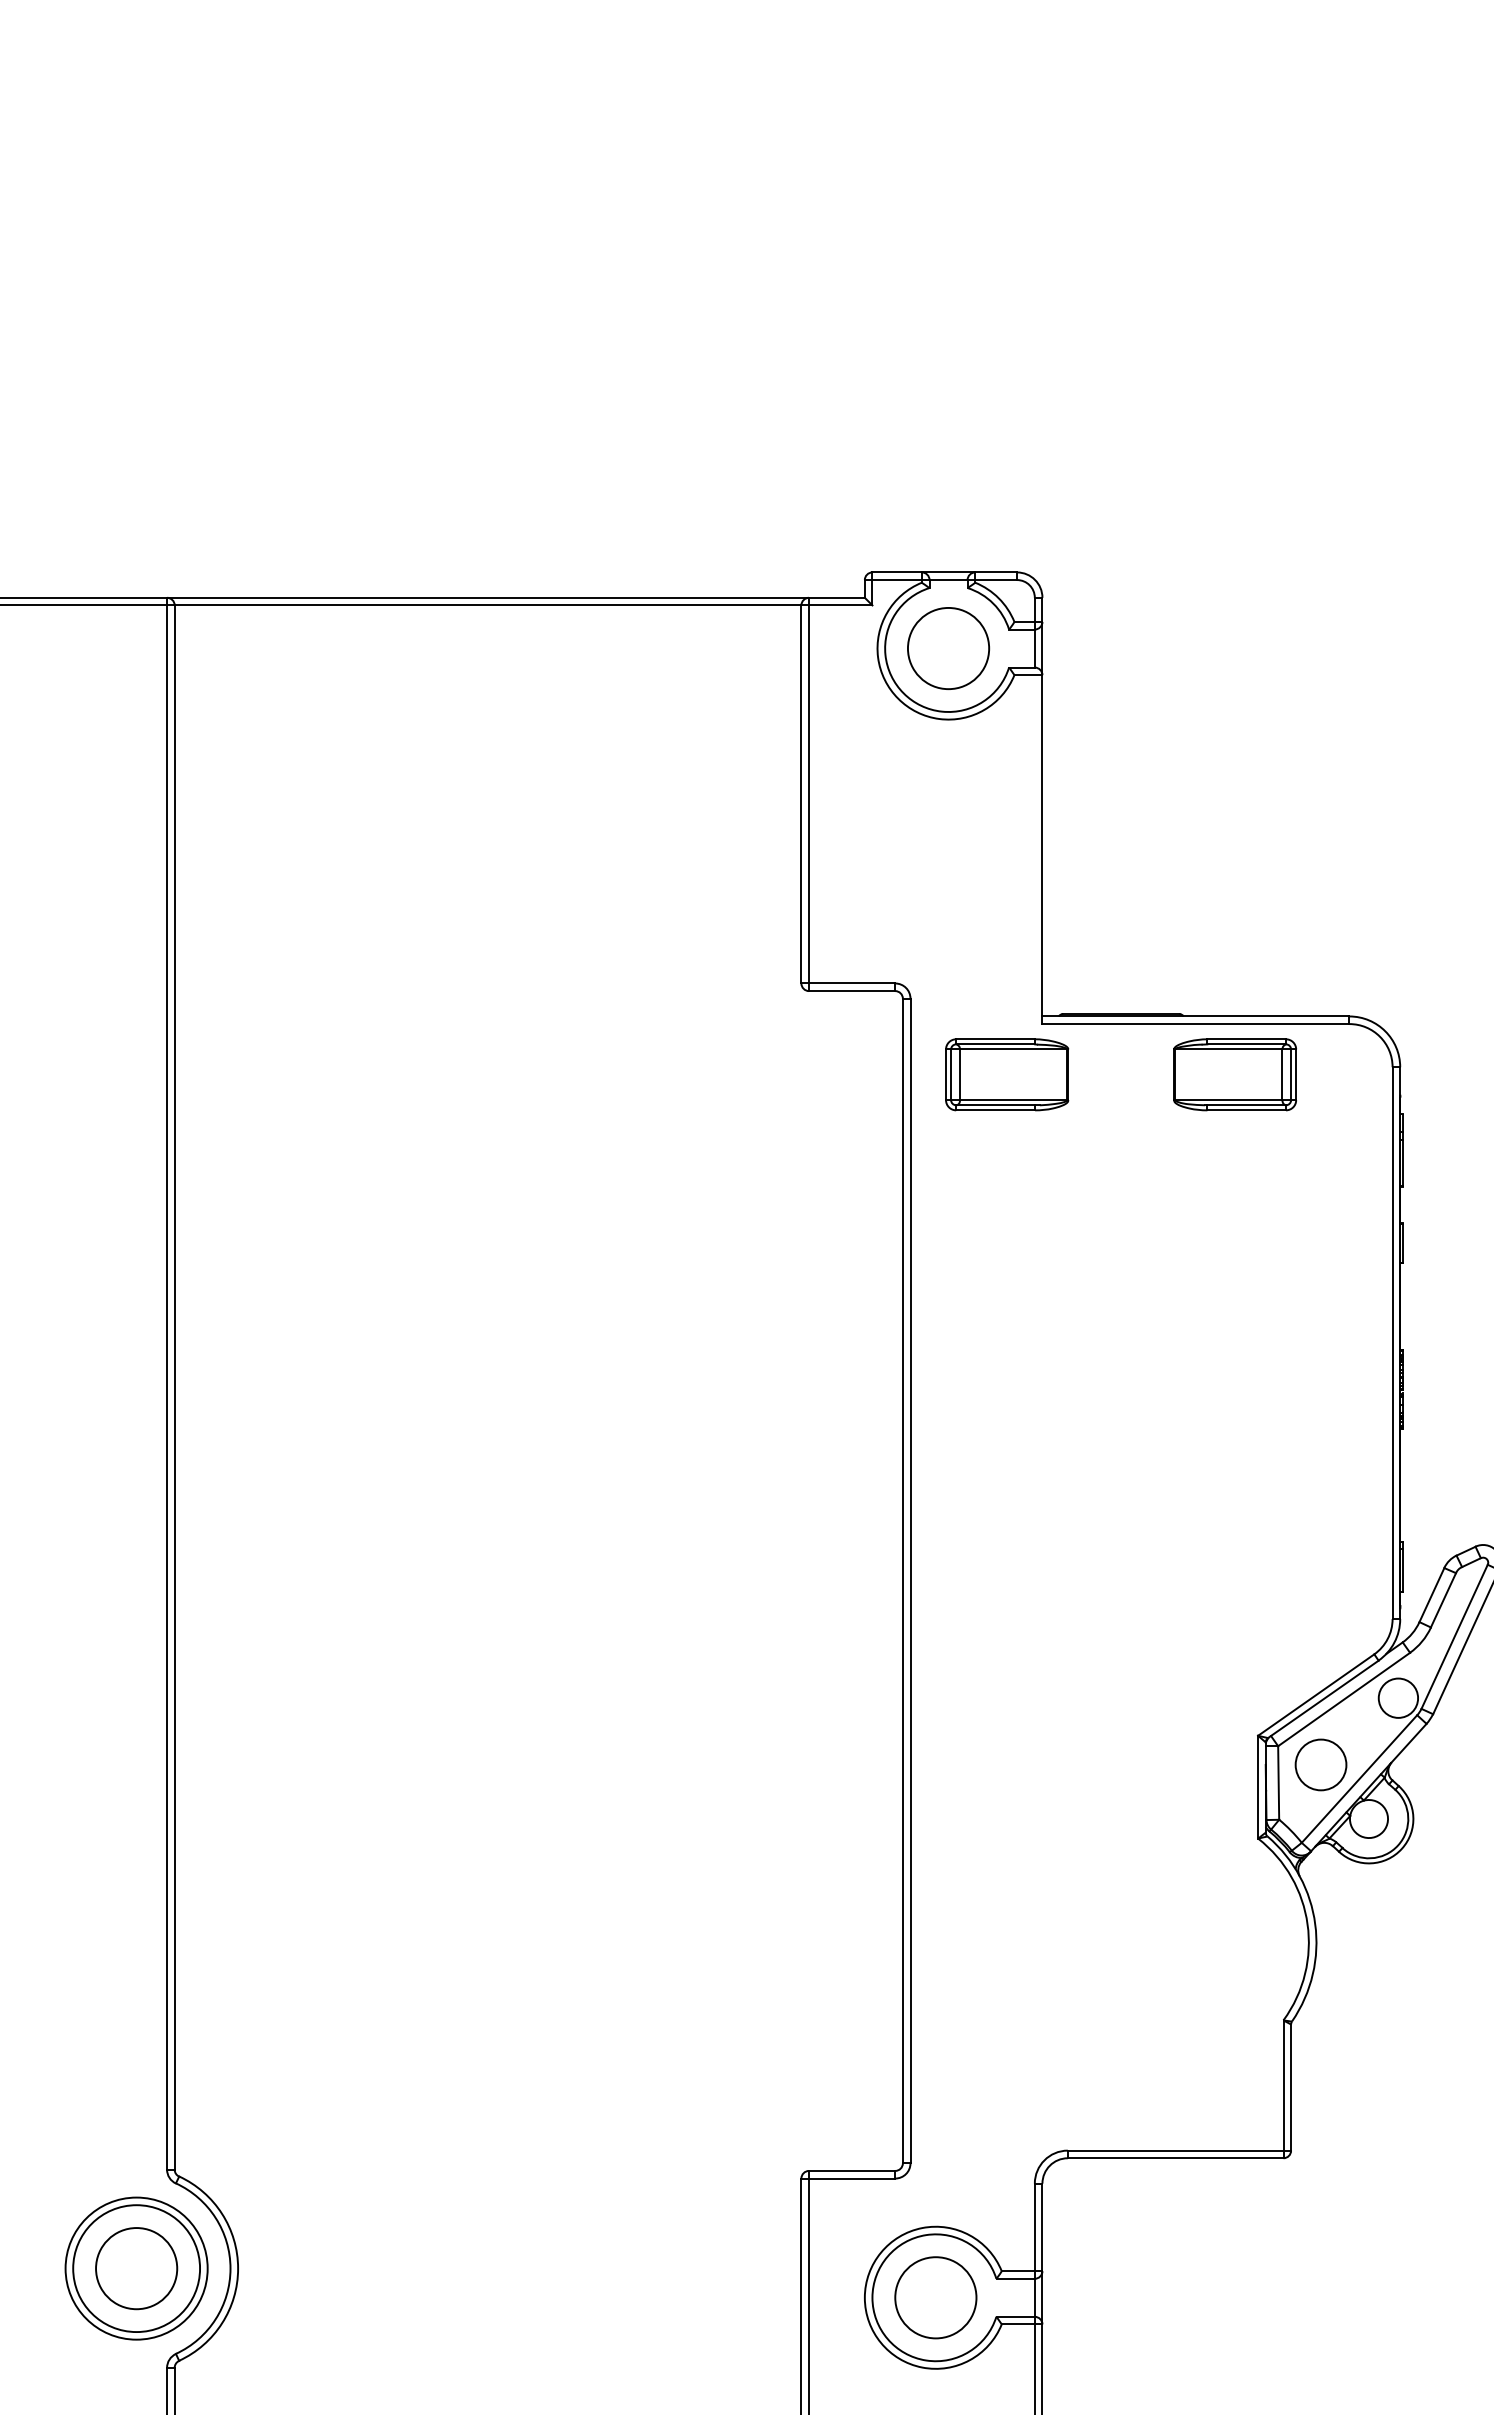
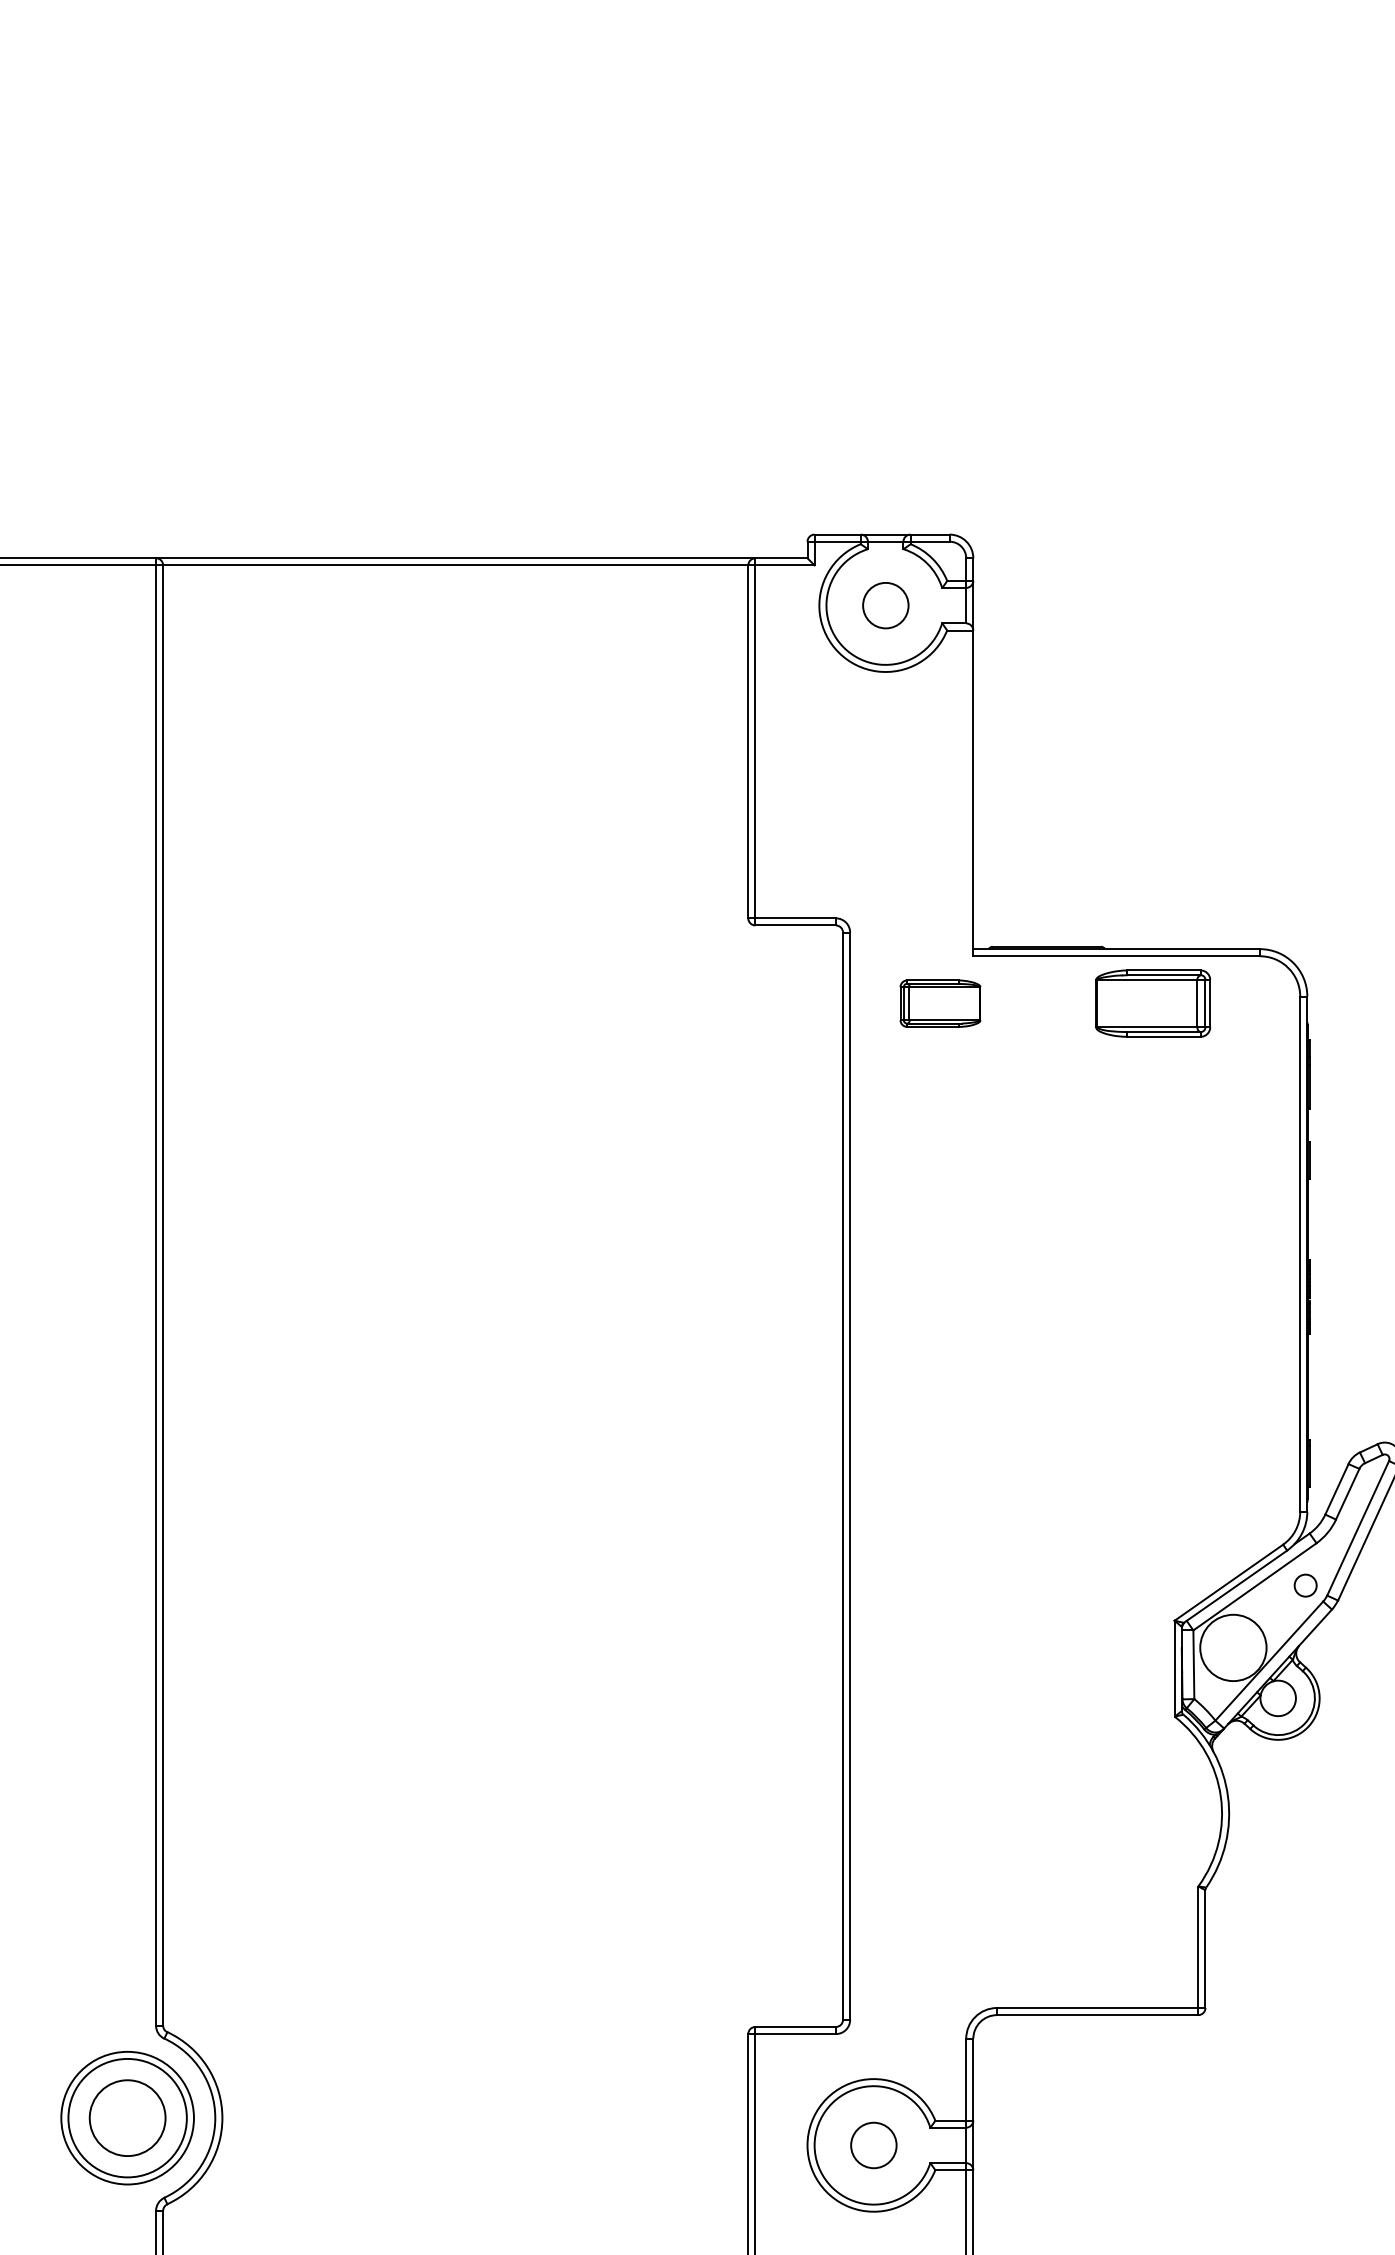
circle: (948, 648) -> (885, 605), size x0.6
part: (1007, 1074) -> (940, 1003), size x0.7
circle: (1398, 1697) -> (1305, 1584), size x0.6
circle: (1320, 1764) -> (1232, 1647), size x1.4
circle: (935, 2297) -> (873, 2145), size x0.6

